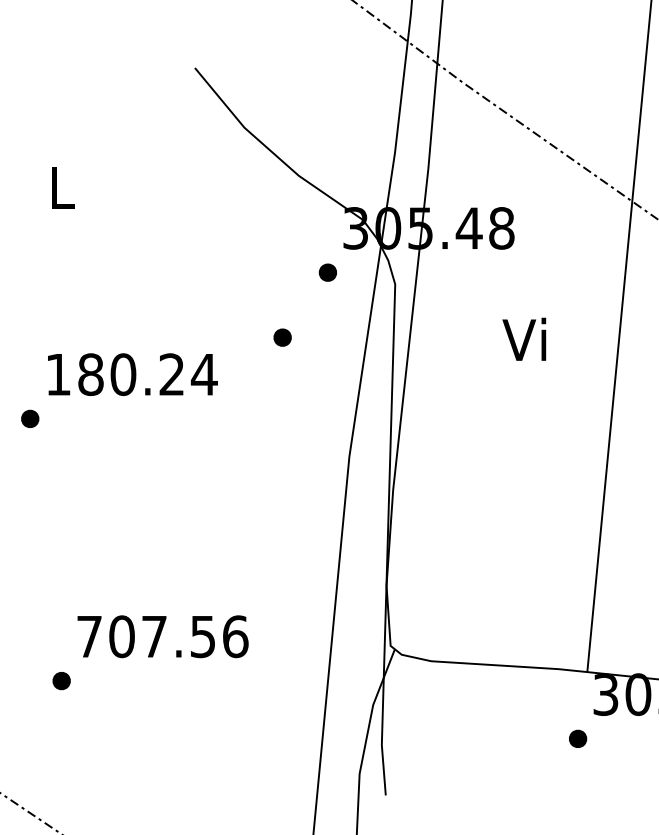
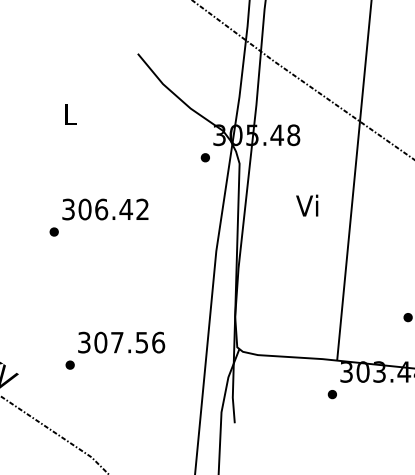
part: (280, 337) -> (181, 190), removed
text: (524, 339) -> (307, 205), moved
text: (131, 374) -> (105, 209), 180.24 -> 306.42
text: (89, 636) -> (84, 342), 707.56 -> 307.56

